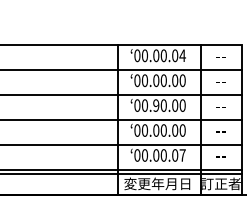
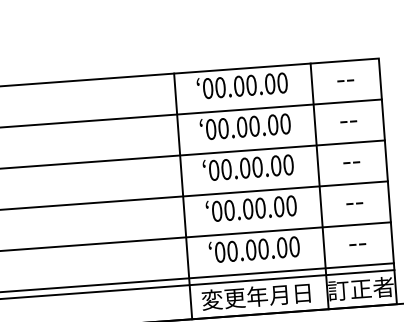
text: (182, 55) -> (282, 82), 00.00.04 -> 00.00.00
text: (156, 105) -> (245, 167), 00.90.00 -> 00.00.00
text: (182, 155) -> (294, 246), 00.00.07 -> 00.00.00

